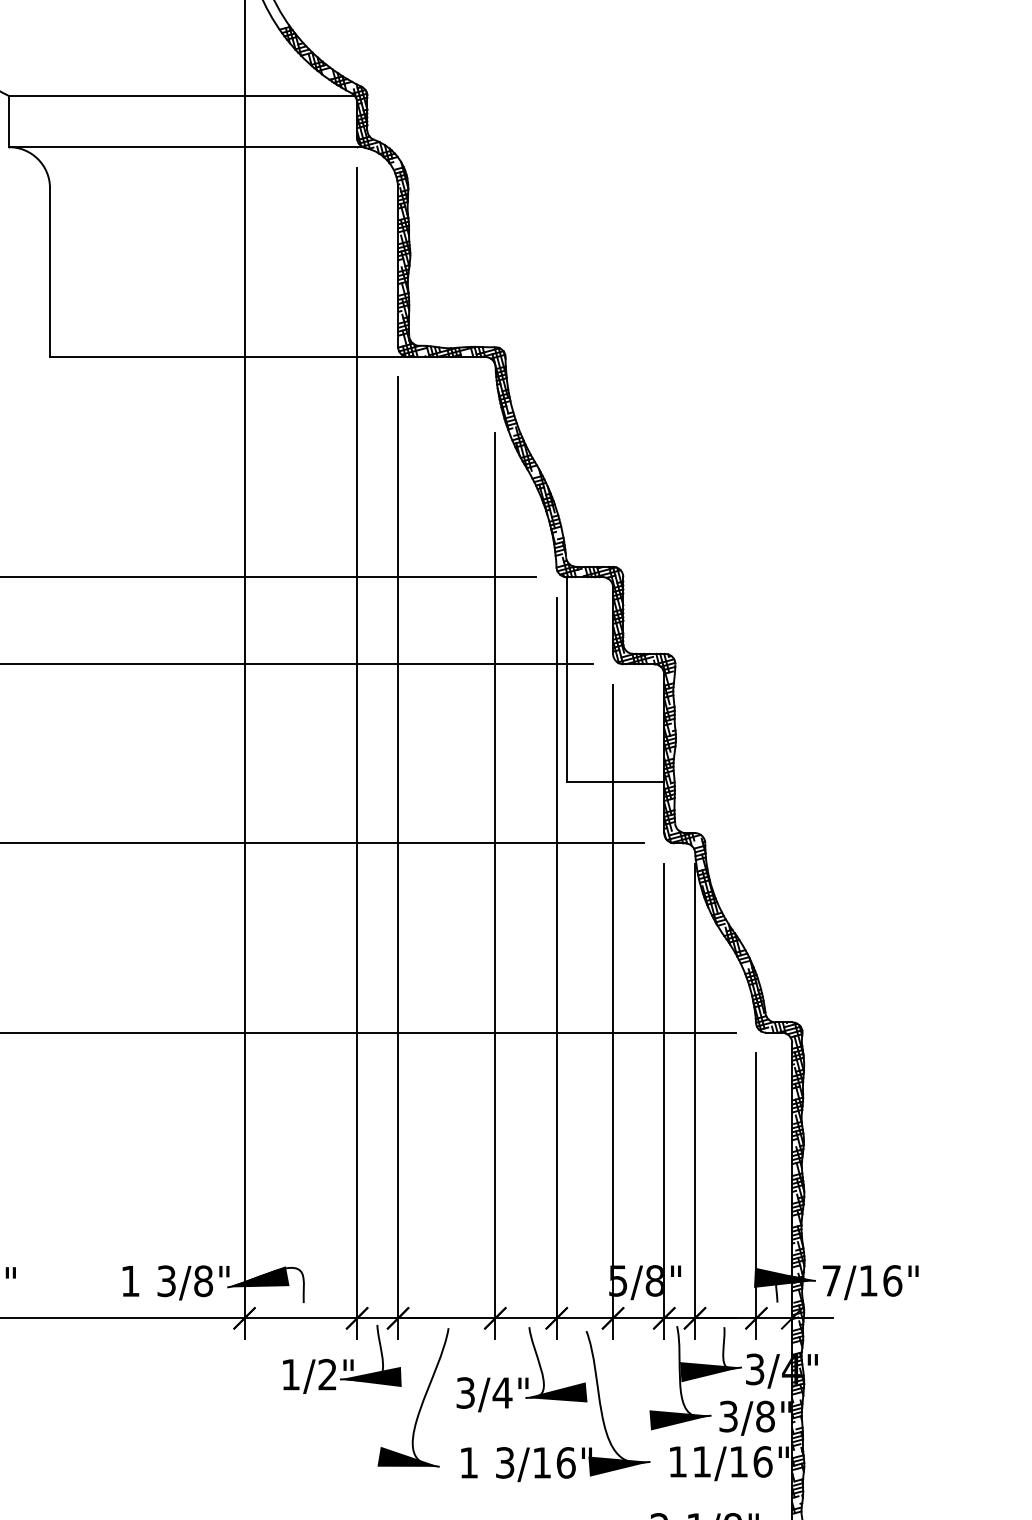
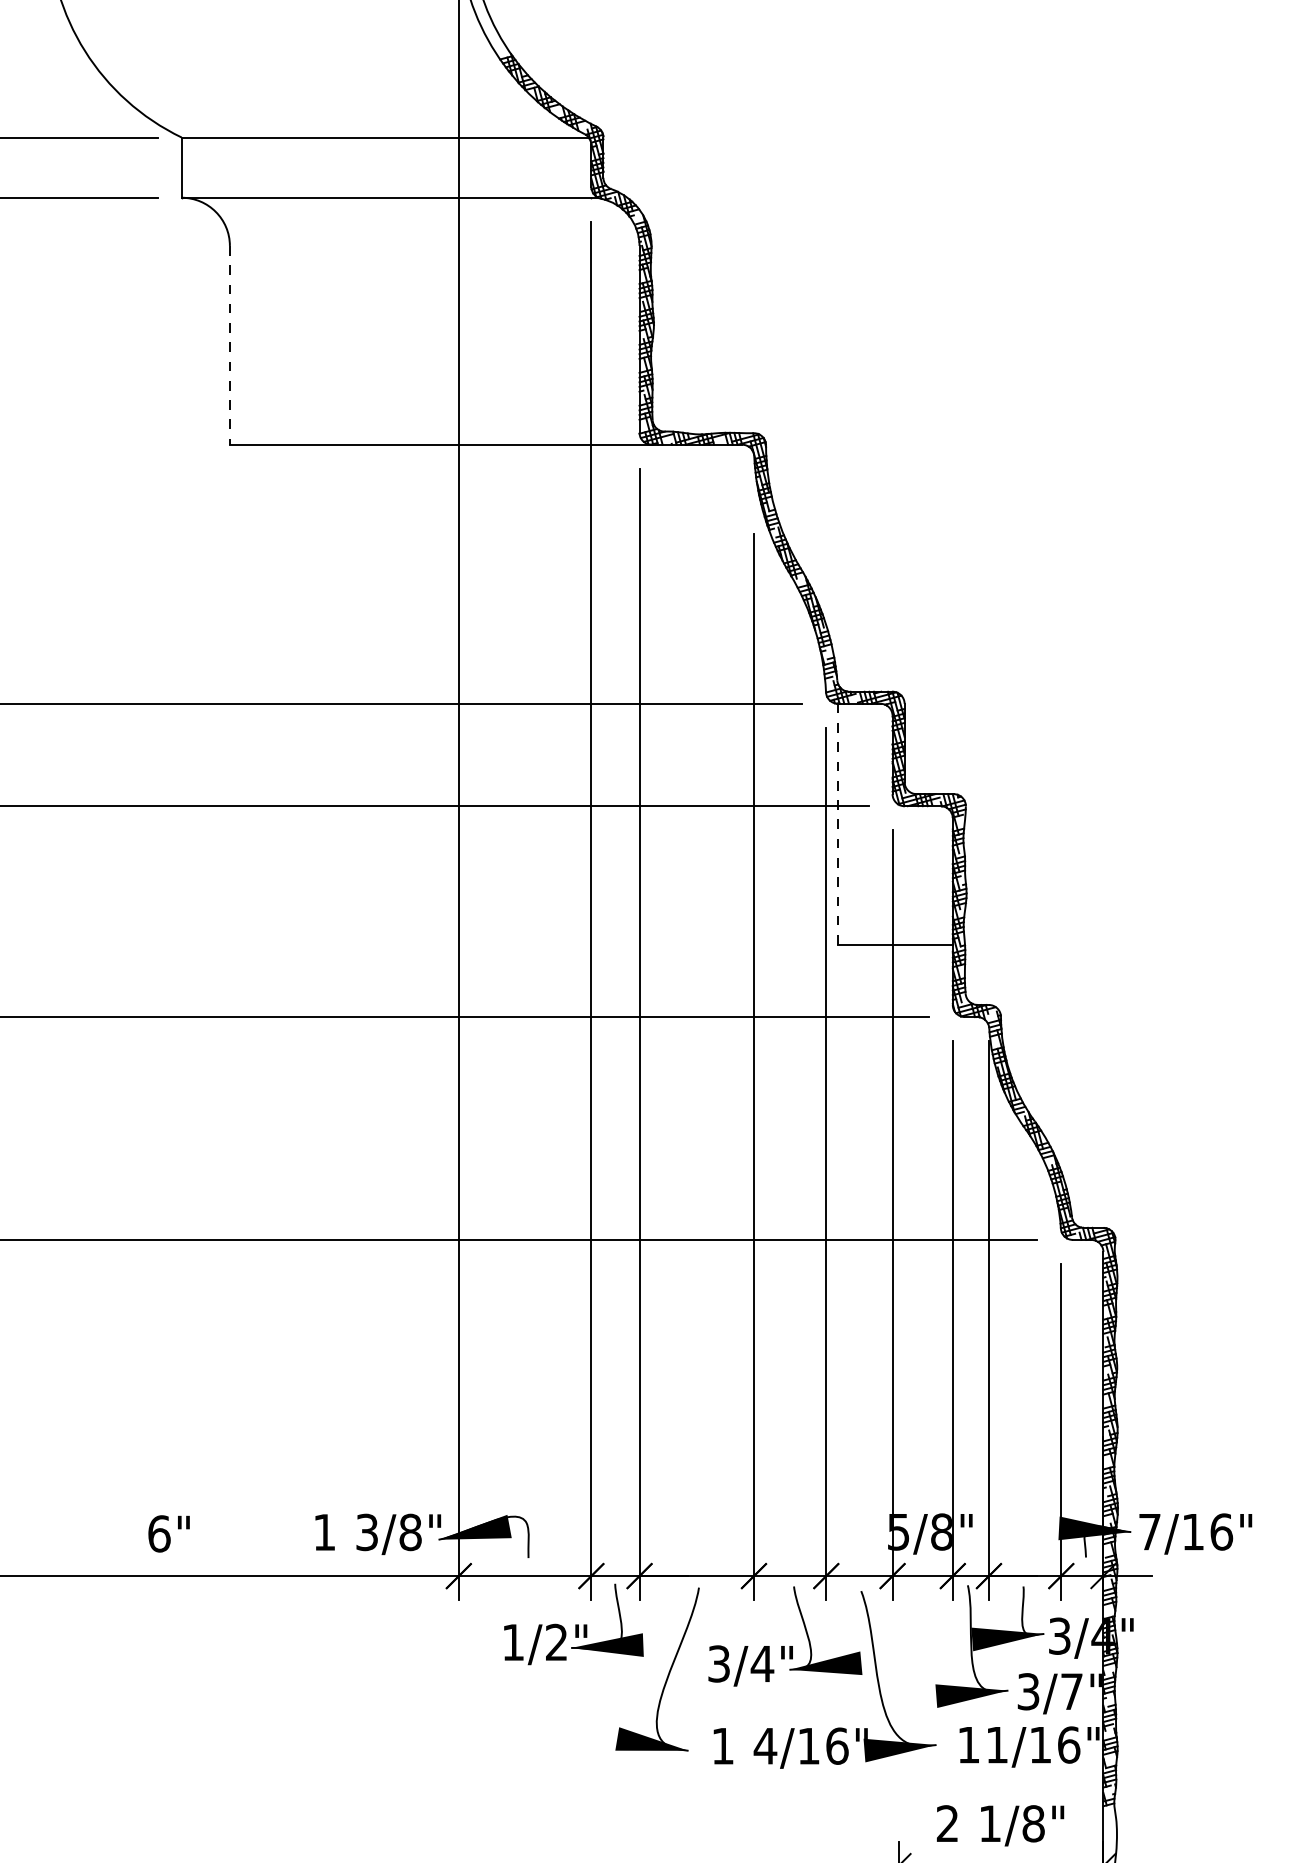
line: (49, 272) -> (229, 345), solid -> dashed
line: (567, 679) -> (838, 824), solid -> dashed
text: (765, 1416) -> (1072, 1691), 3/8" -> 3/7"
text: (505, 1462) -> (765, 1745), 3/16" -> 4/16"

